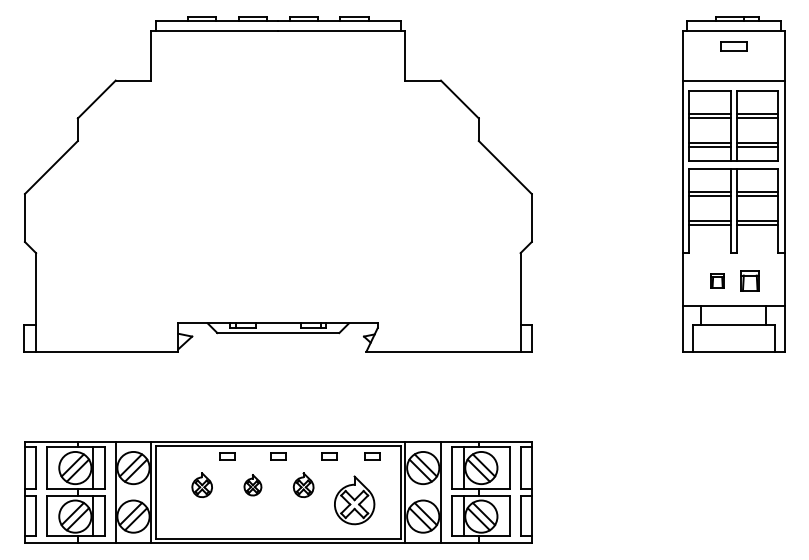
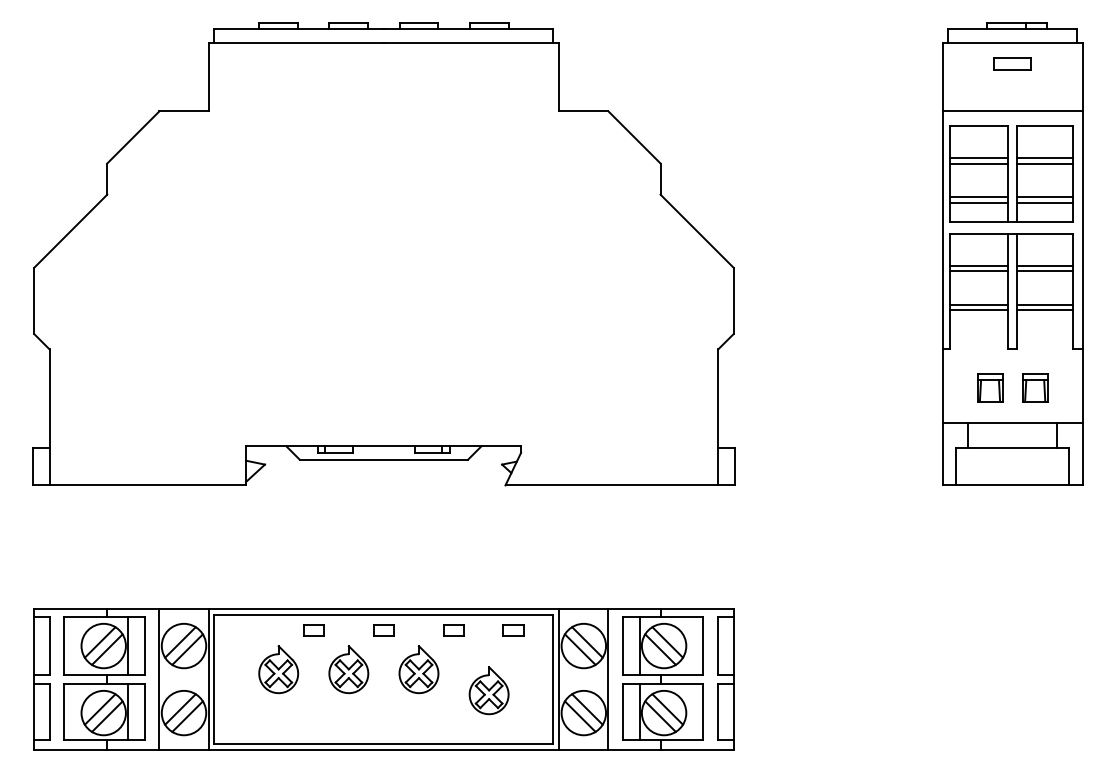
part: (717, 280) -> (989, 387), size x1.43
part: (202, 485) -> (279, 670), size x1.43
part: (252, 485) -> (348, 670), size x1.67
part: (303, 485) -> (418, 670), size x1.43
part: (354, 500) -> (488, 690), size x0.71

